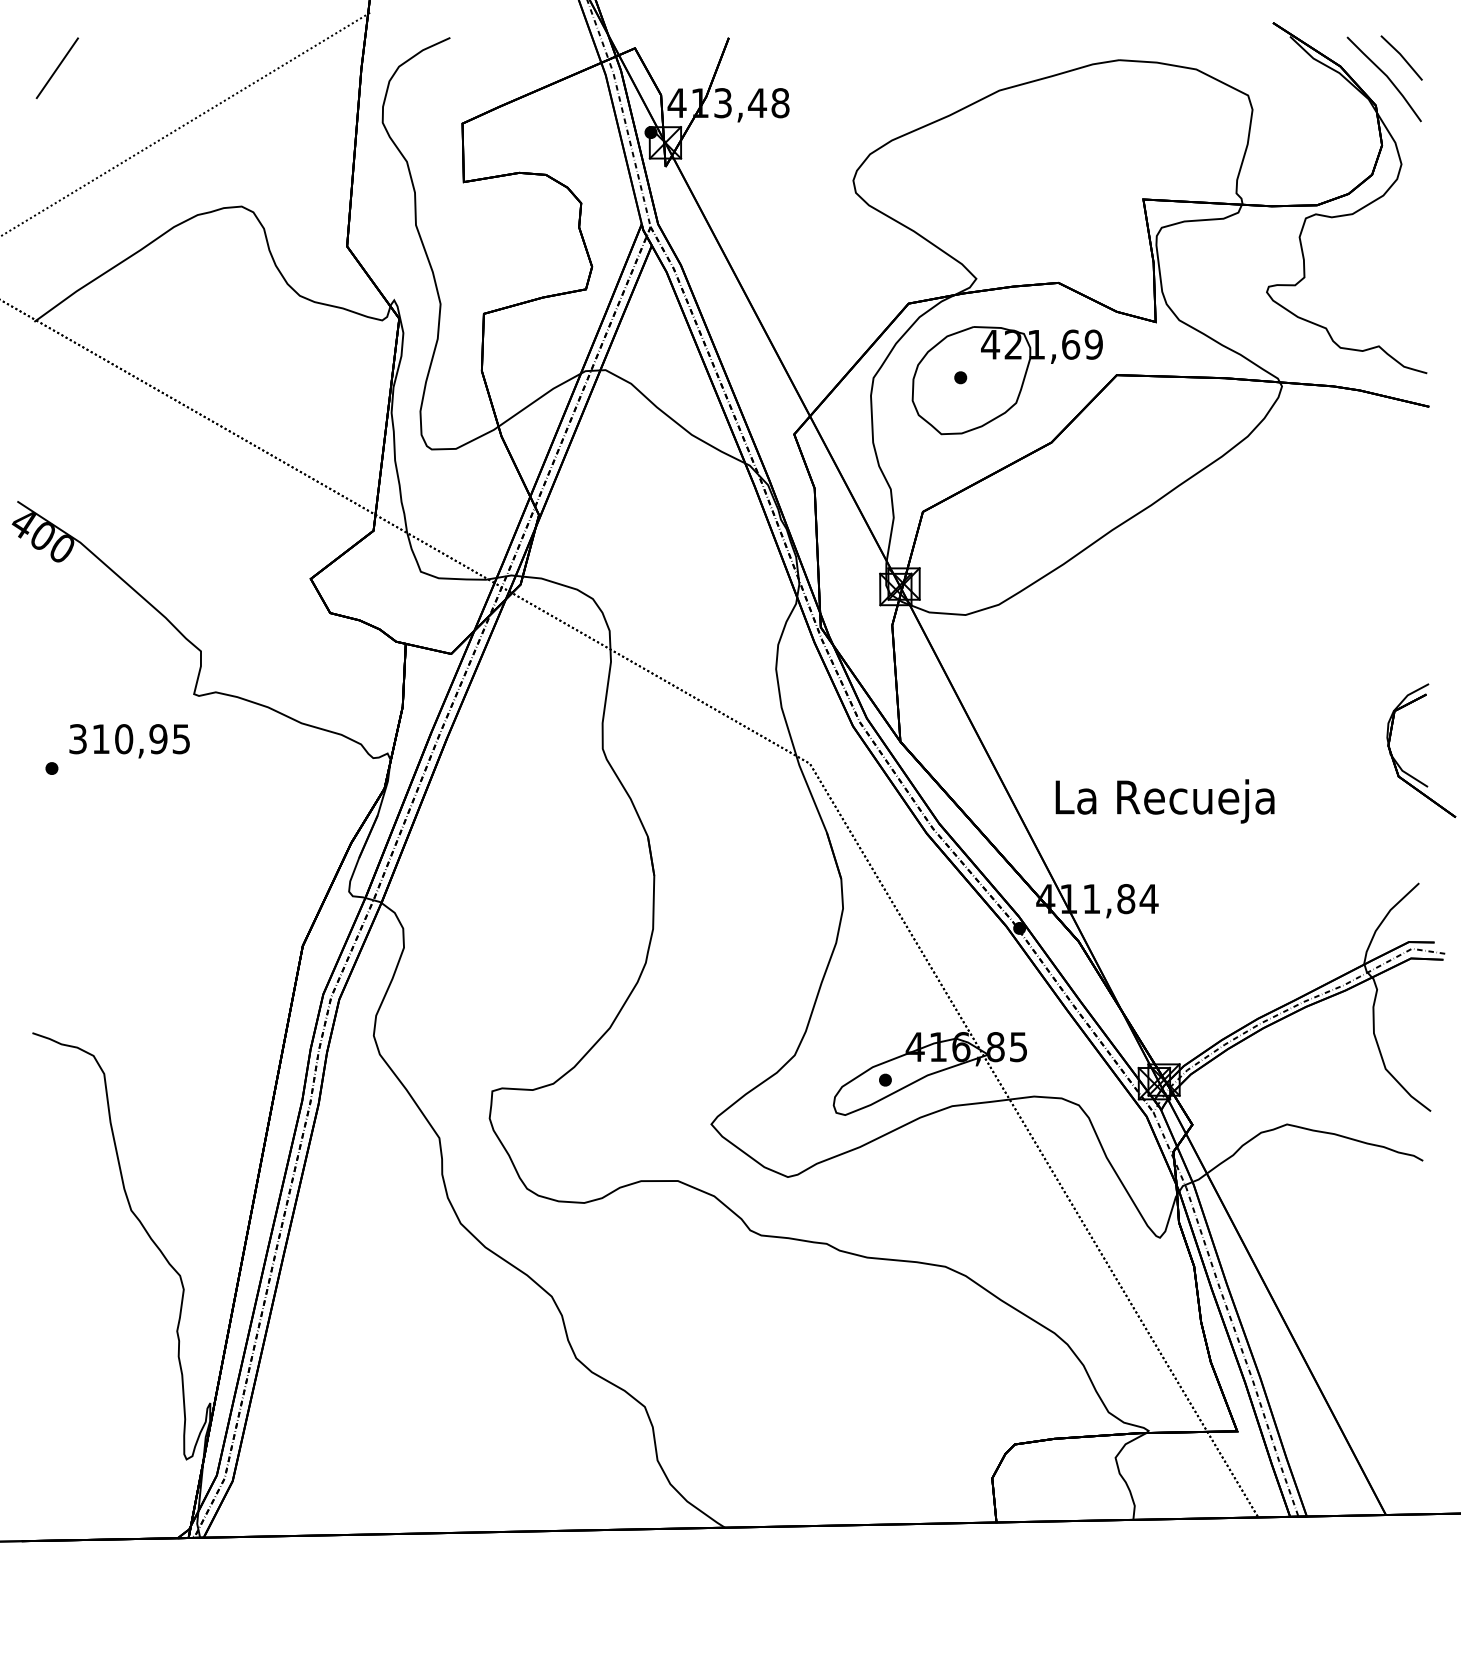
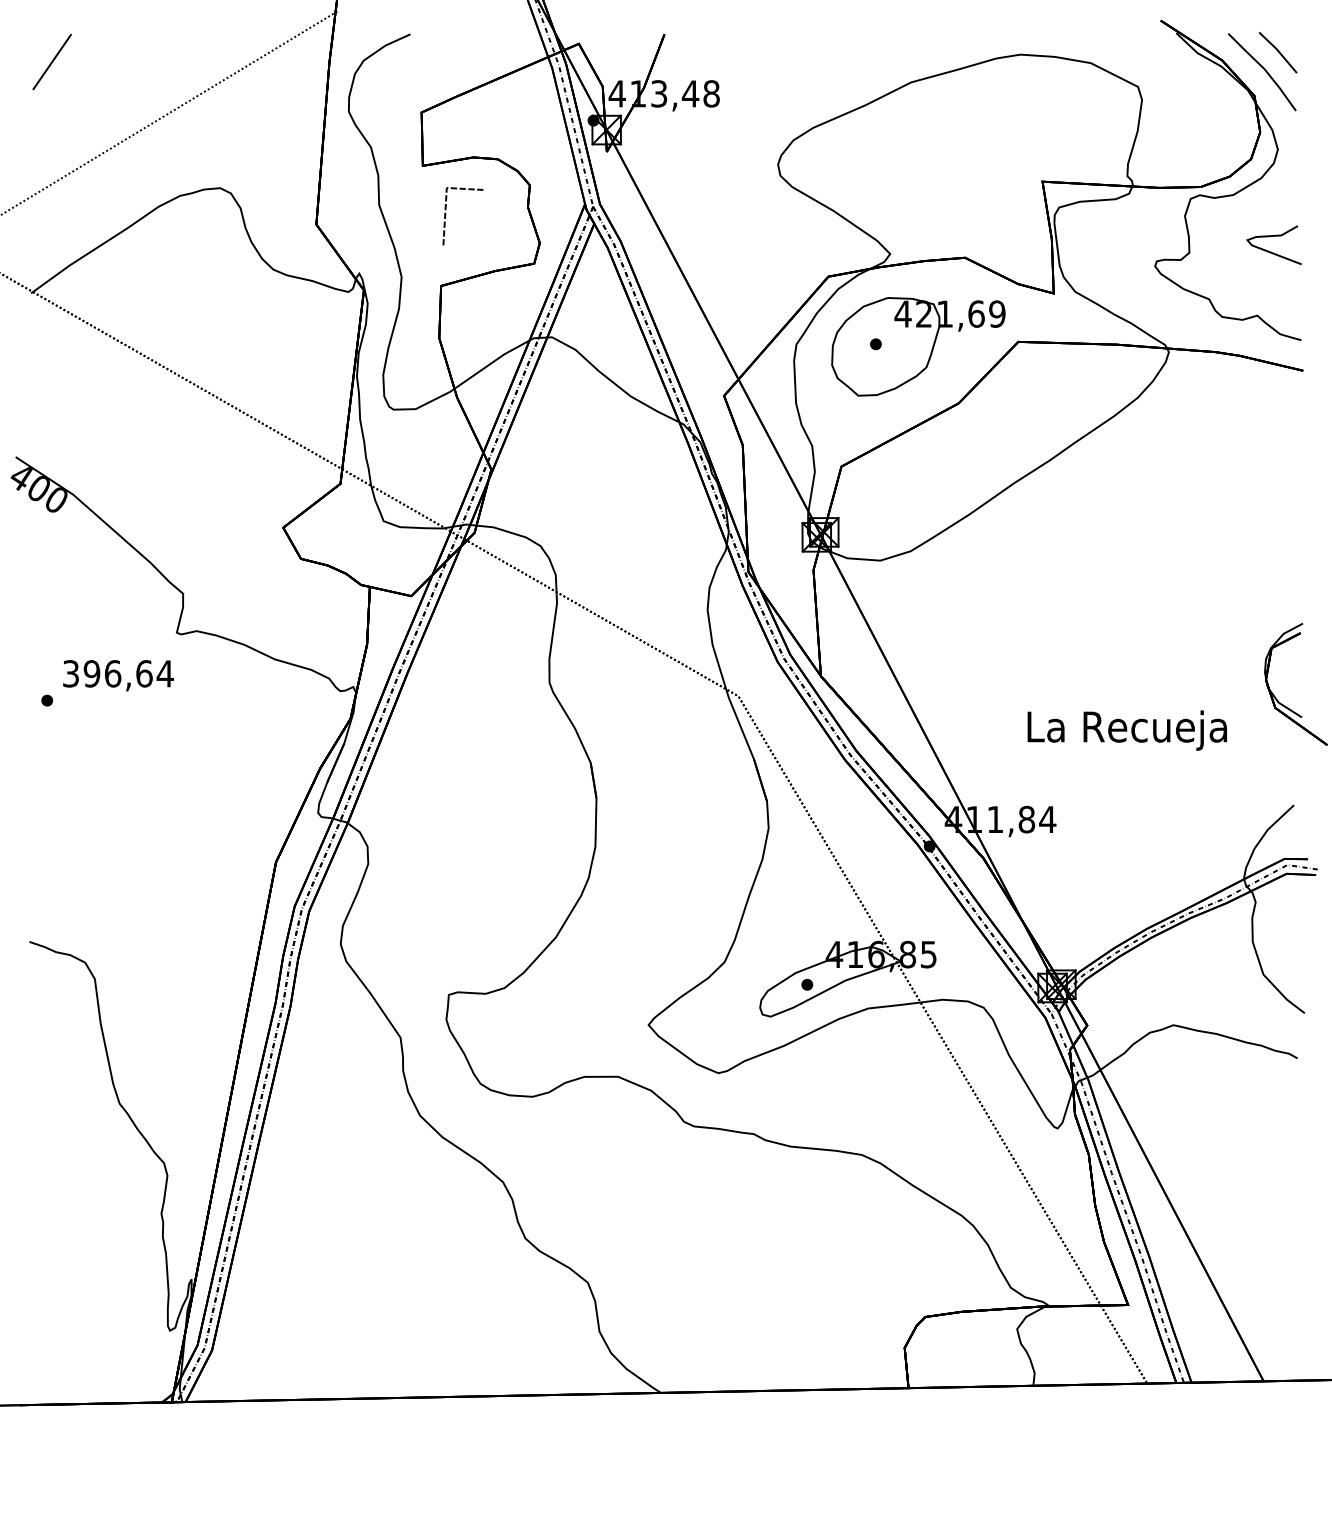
line: (489, 236) -> (446, 215), added
curve: (1394, 276) -> (1271, 251), added
text: (141, 738) -> (128, 673), 310,95 -> 396,64
text: (1164, 801) -> (1126, 730), moved

